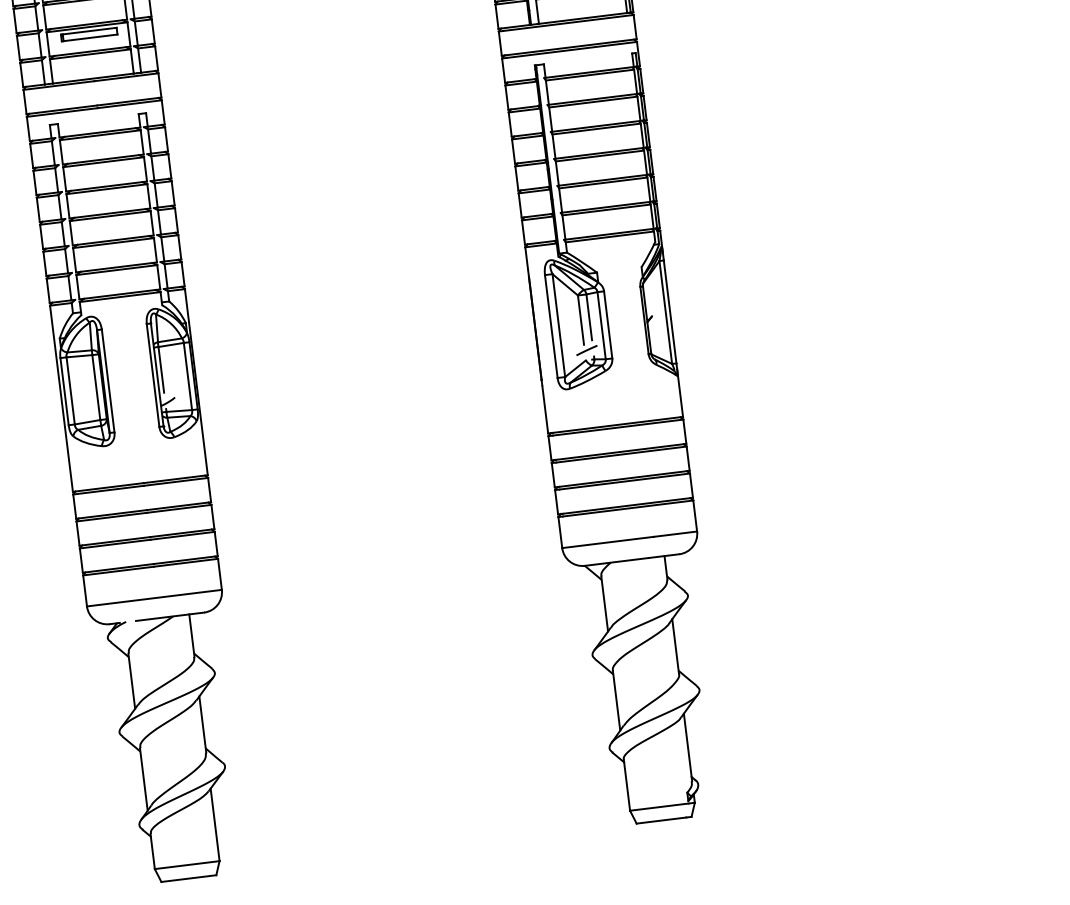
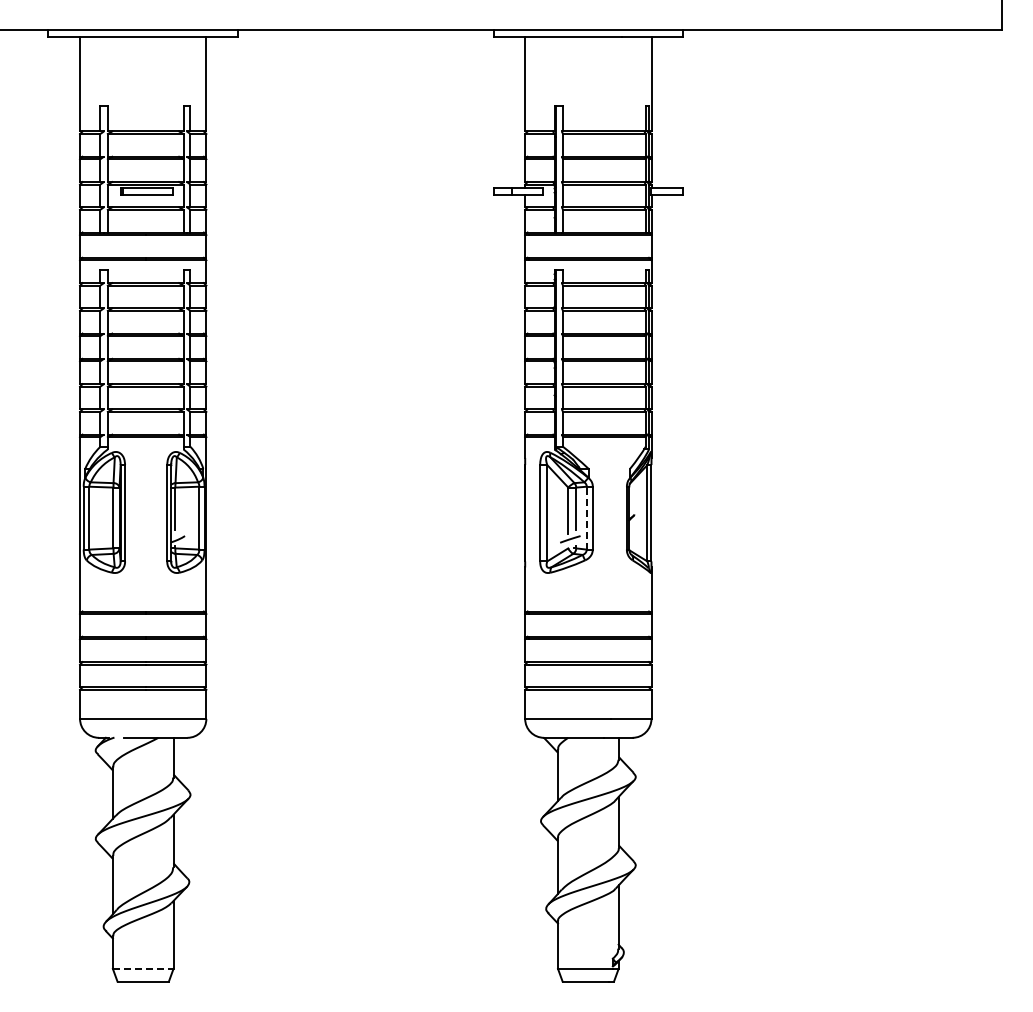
line: (601, 325) -> (586, 517), solid -> dashed
line: (187, 864) -> (143, 968), solid -> dashed

